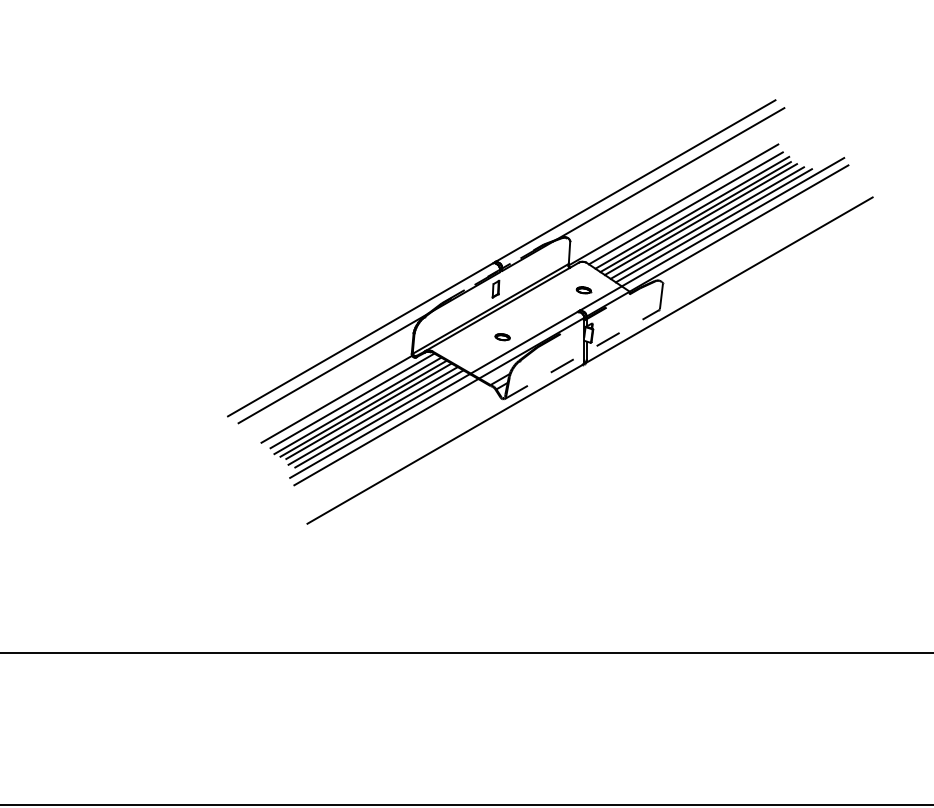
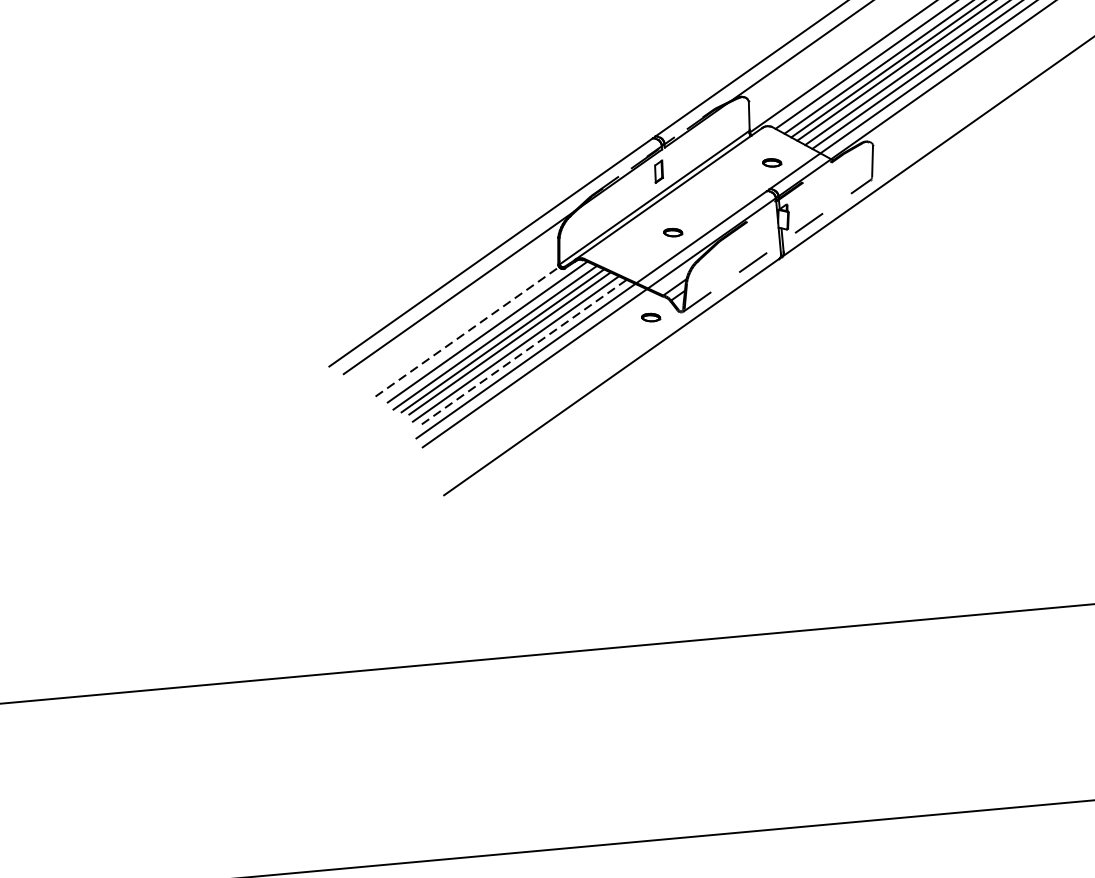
line: (337, 399) -> (468, 332), solid -> dashed
part: (479, 401) -> (650, 318), added
line: (379, 418) -> (524, 351), solid -> dashed

